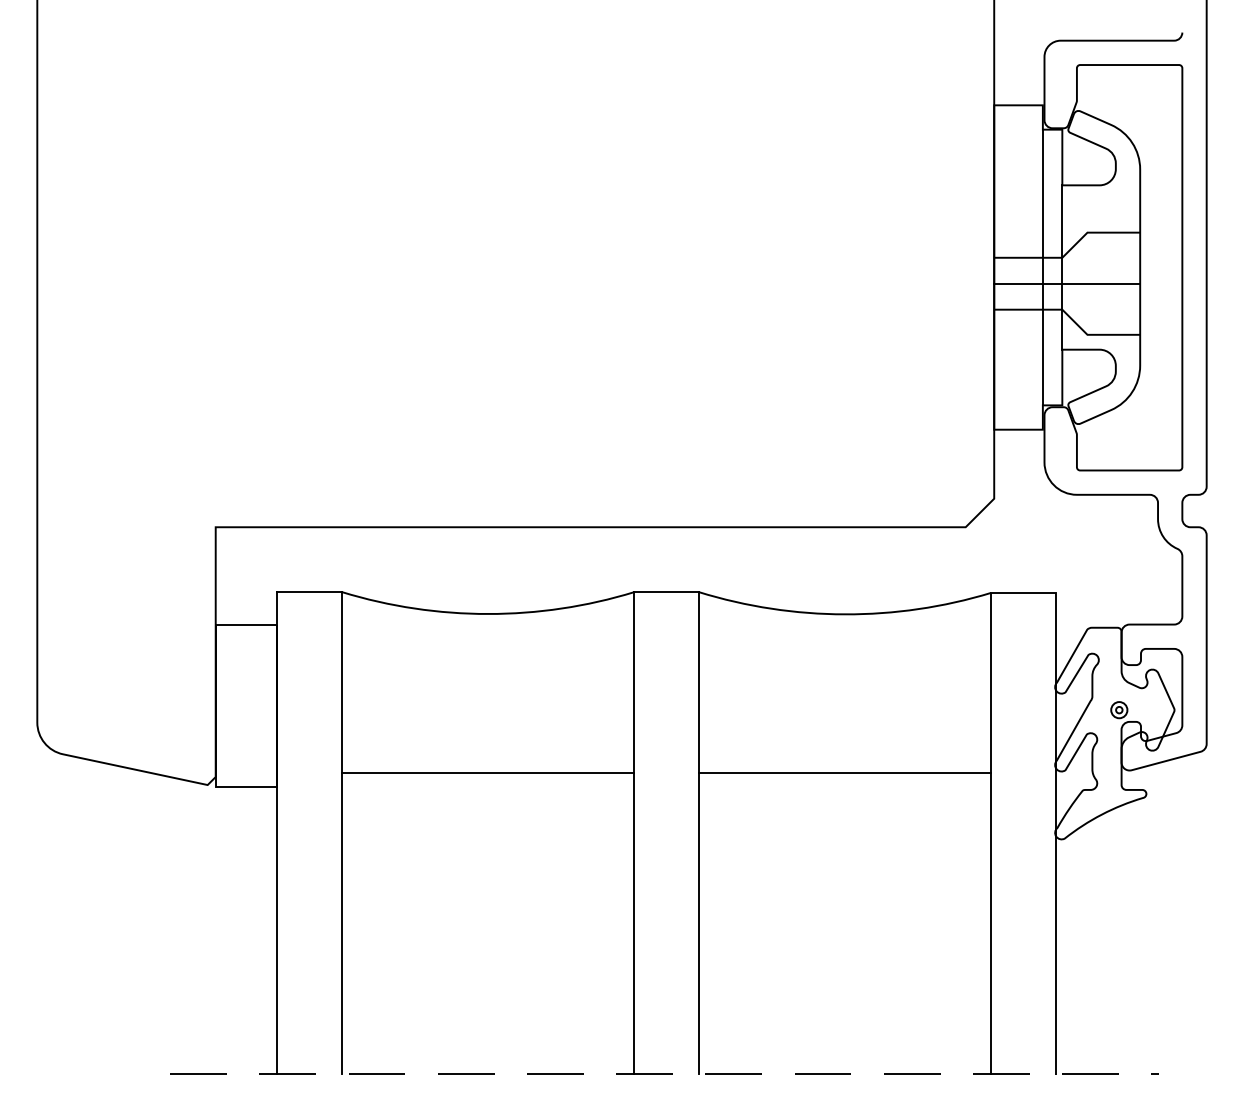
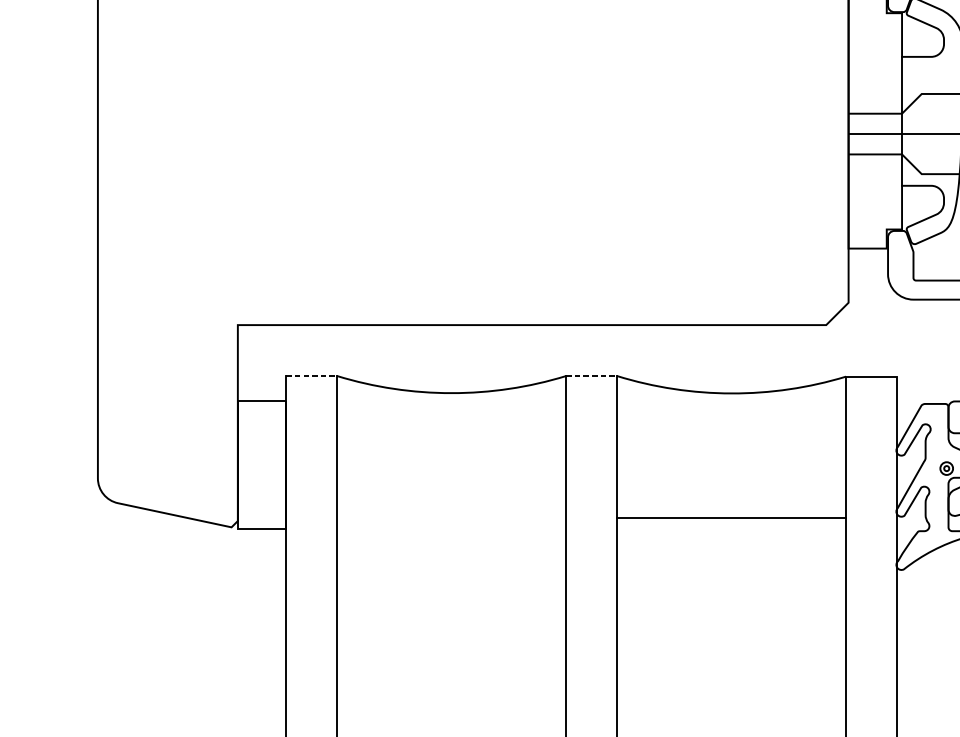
line: (1042, 267) -> (886, 121), removed
line: (310, 592) -> (312, 376), solid -> dashed
line: (667, 592) -> (592, 376), solid -> dashed
line: (488, 772) -> (451, 517), removed

